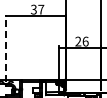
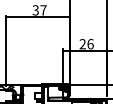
line: (6, 47) -> (6, 50), dashed -> solid

